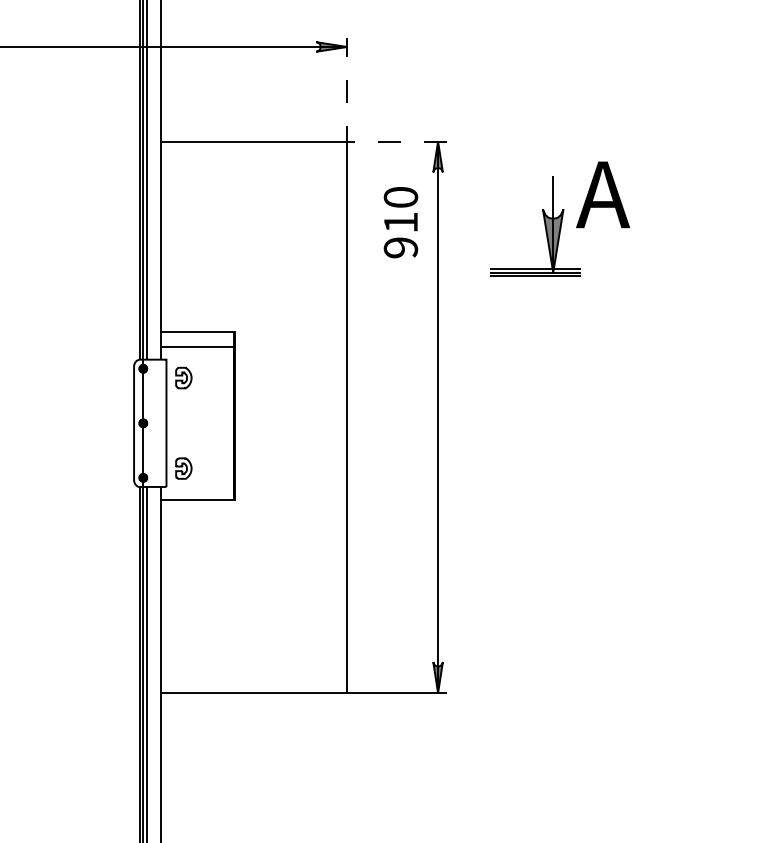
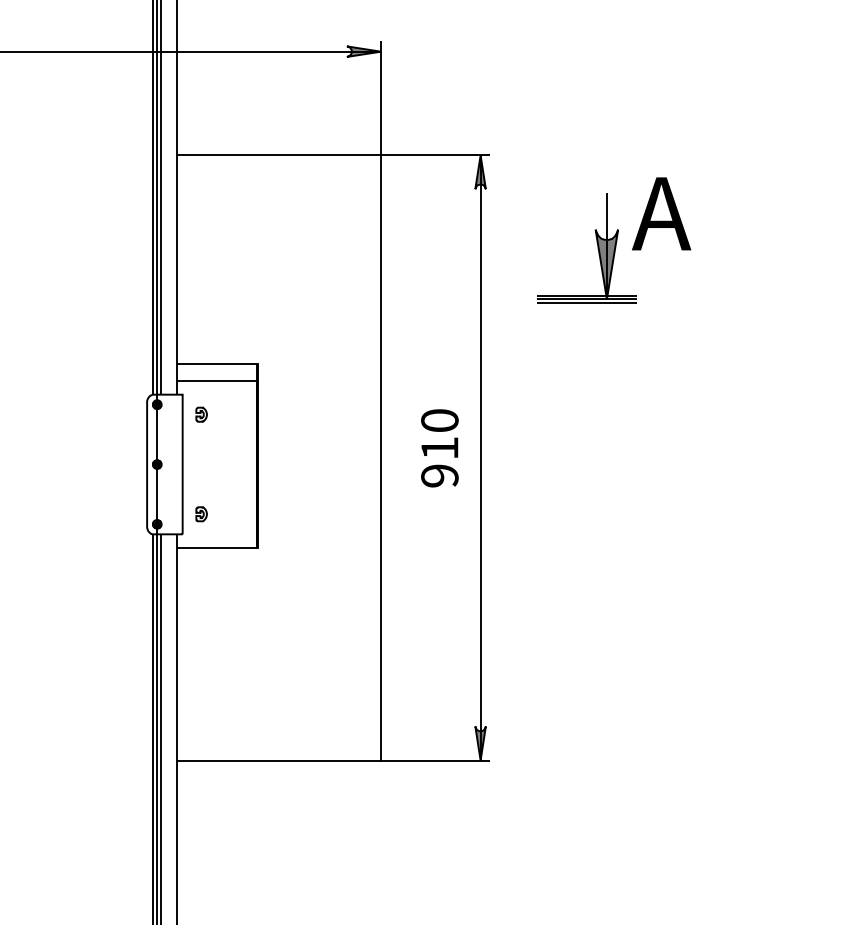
line: (347, 139) -> (381, 153), dashed -> solid
text: (400, 222) -> (439, 448), moved
part: (183, 377) -> (201, 414), size x0.62
part: (183, 468) -> (201, 514), size x0.62

